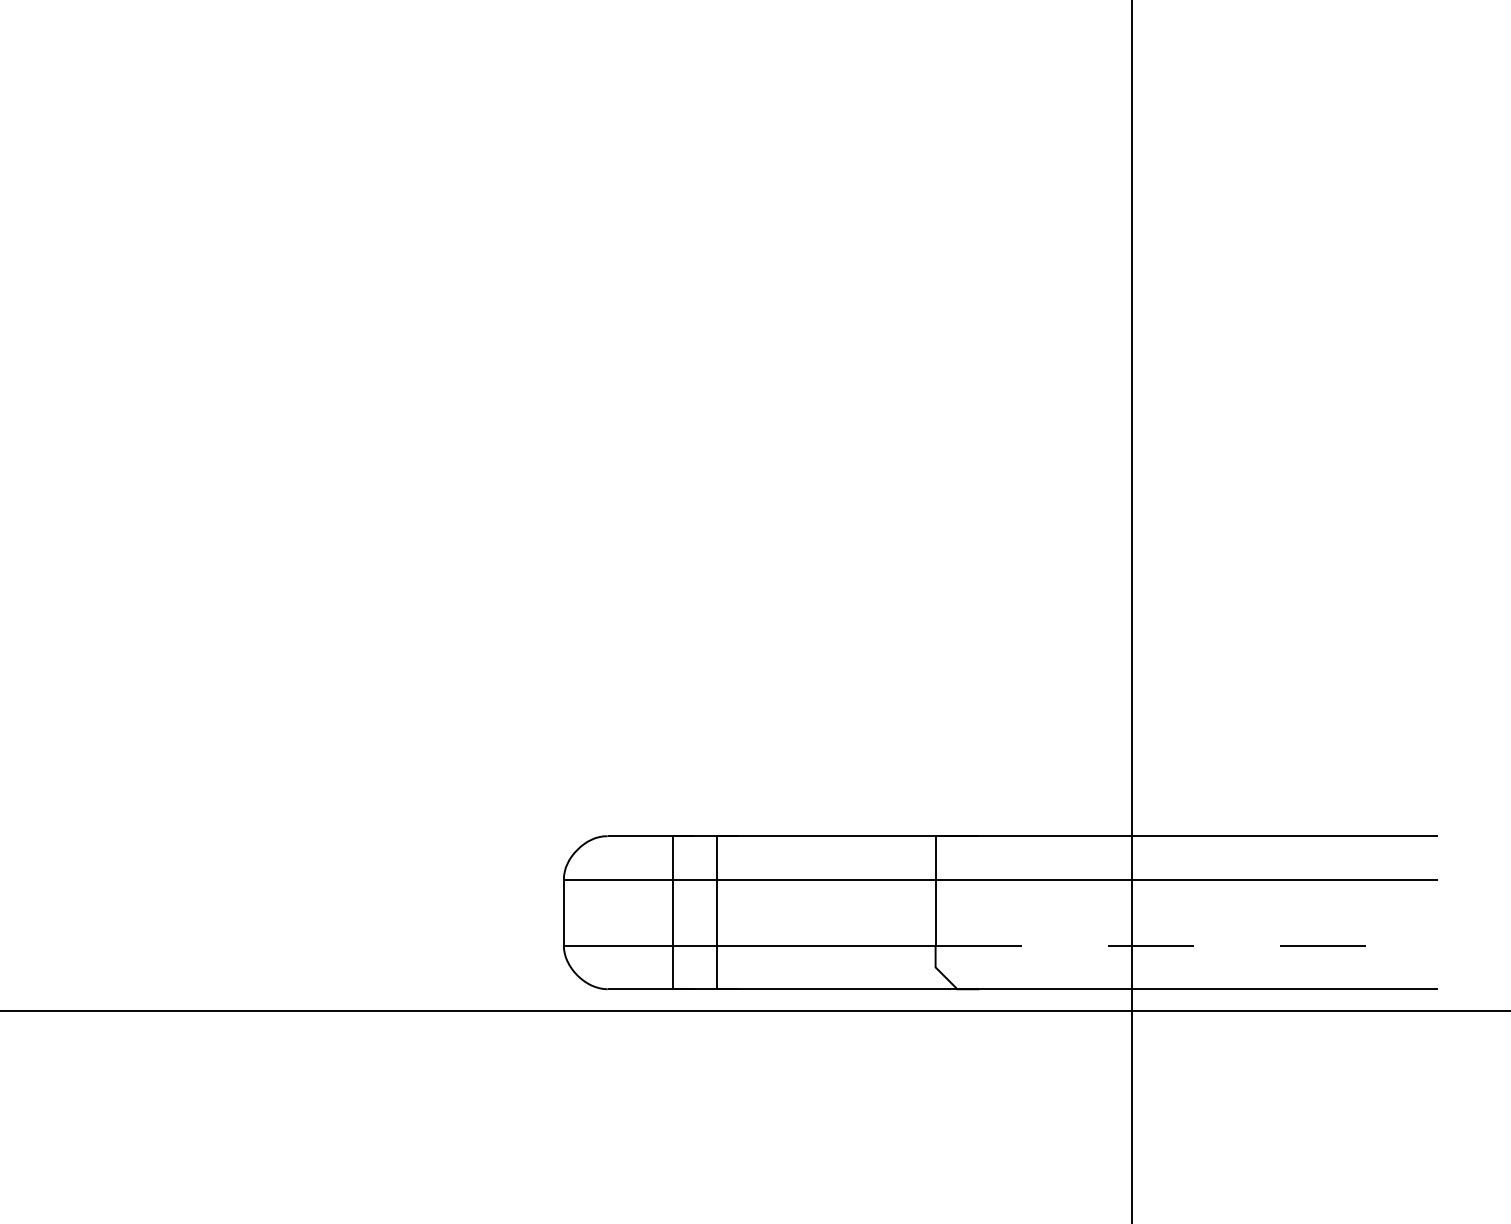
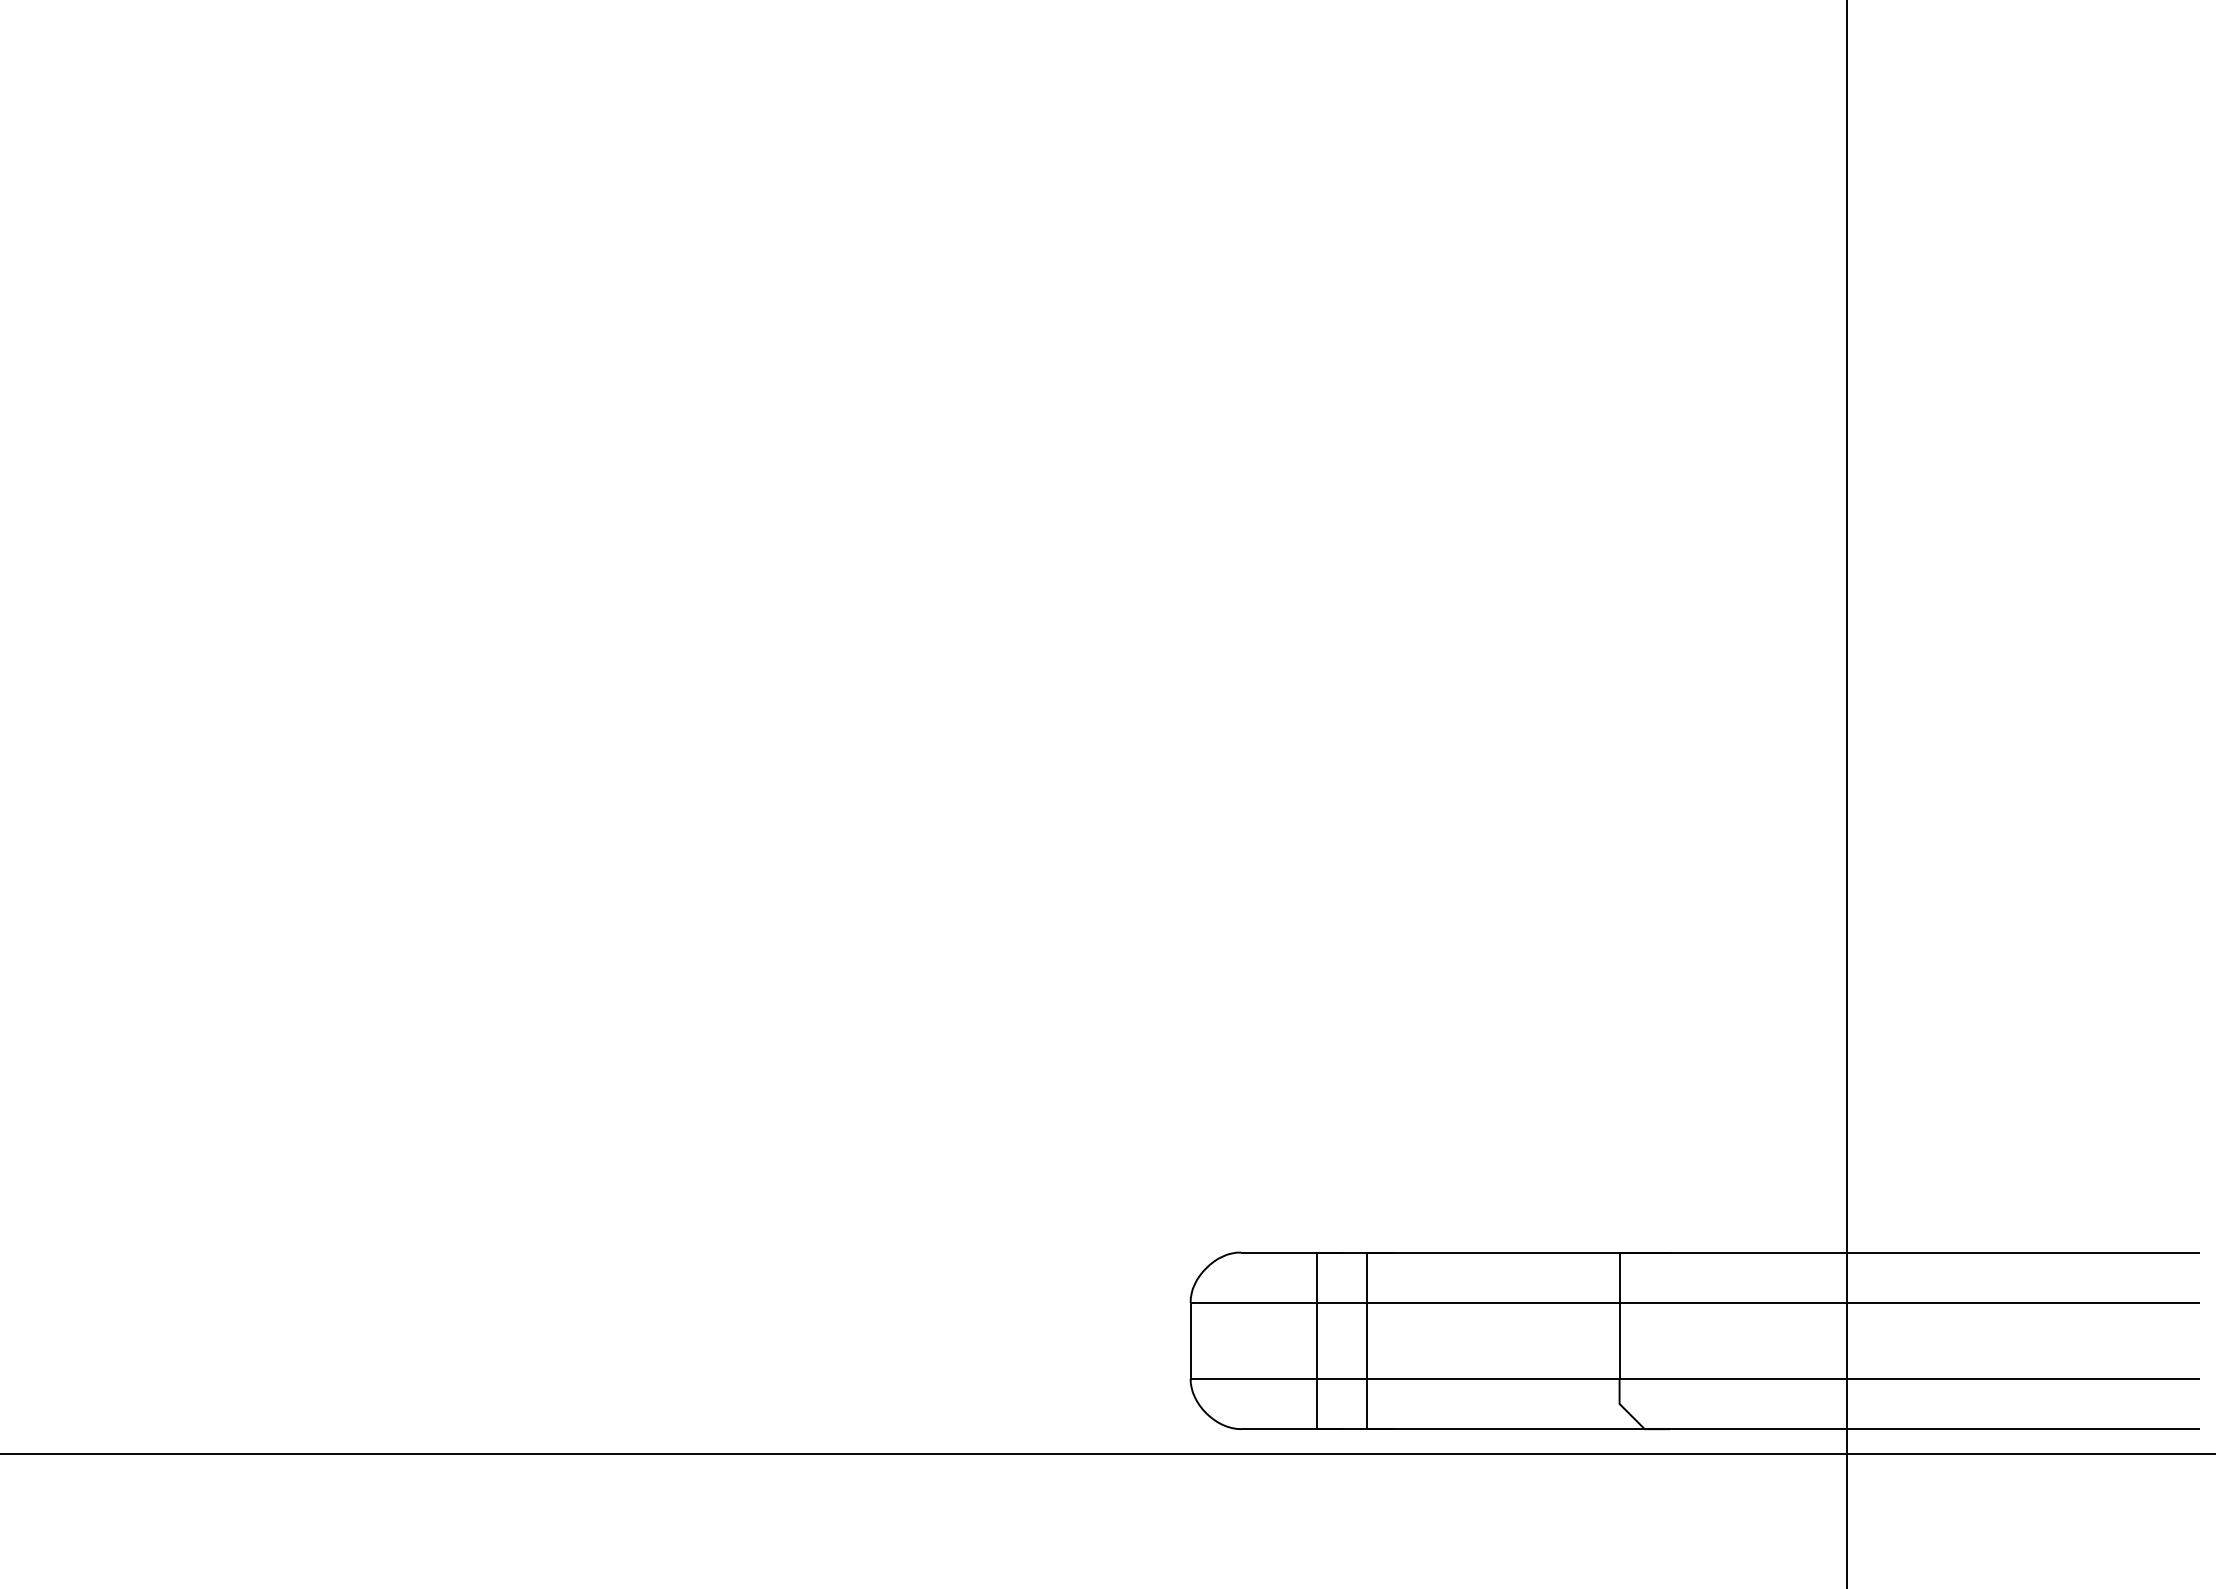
line: (1186, 945) -> (1909, 1378), dashed -> solid

